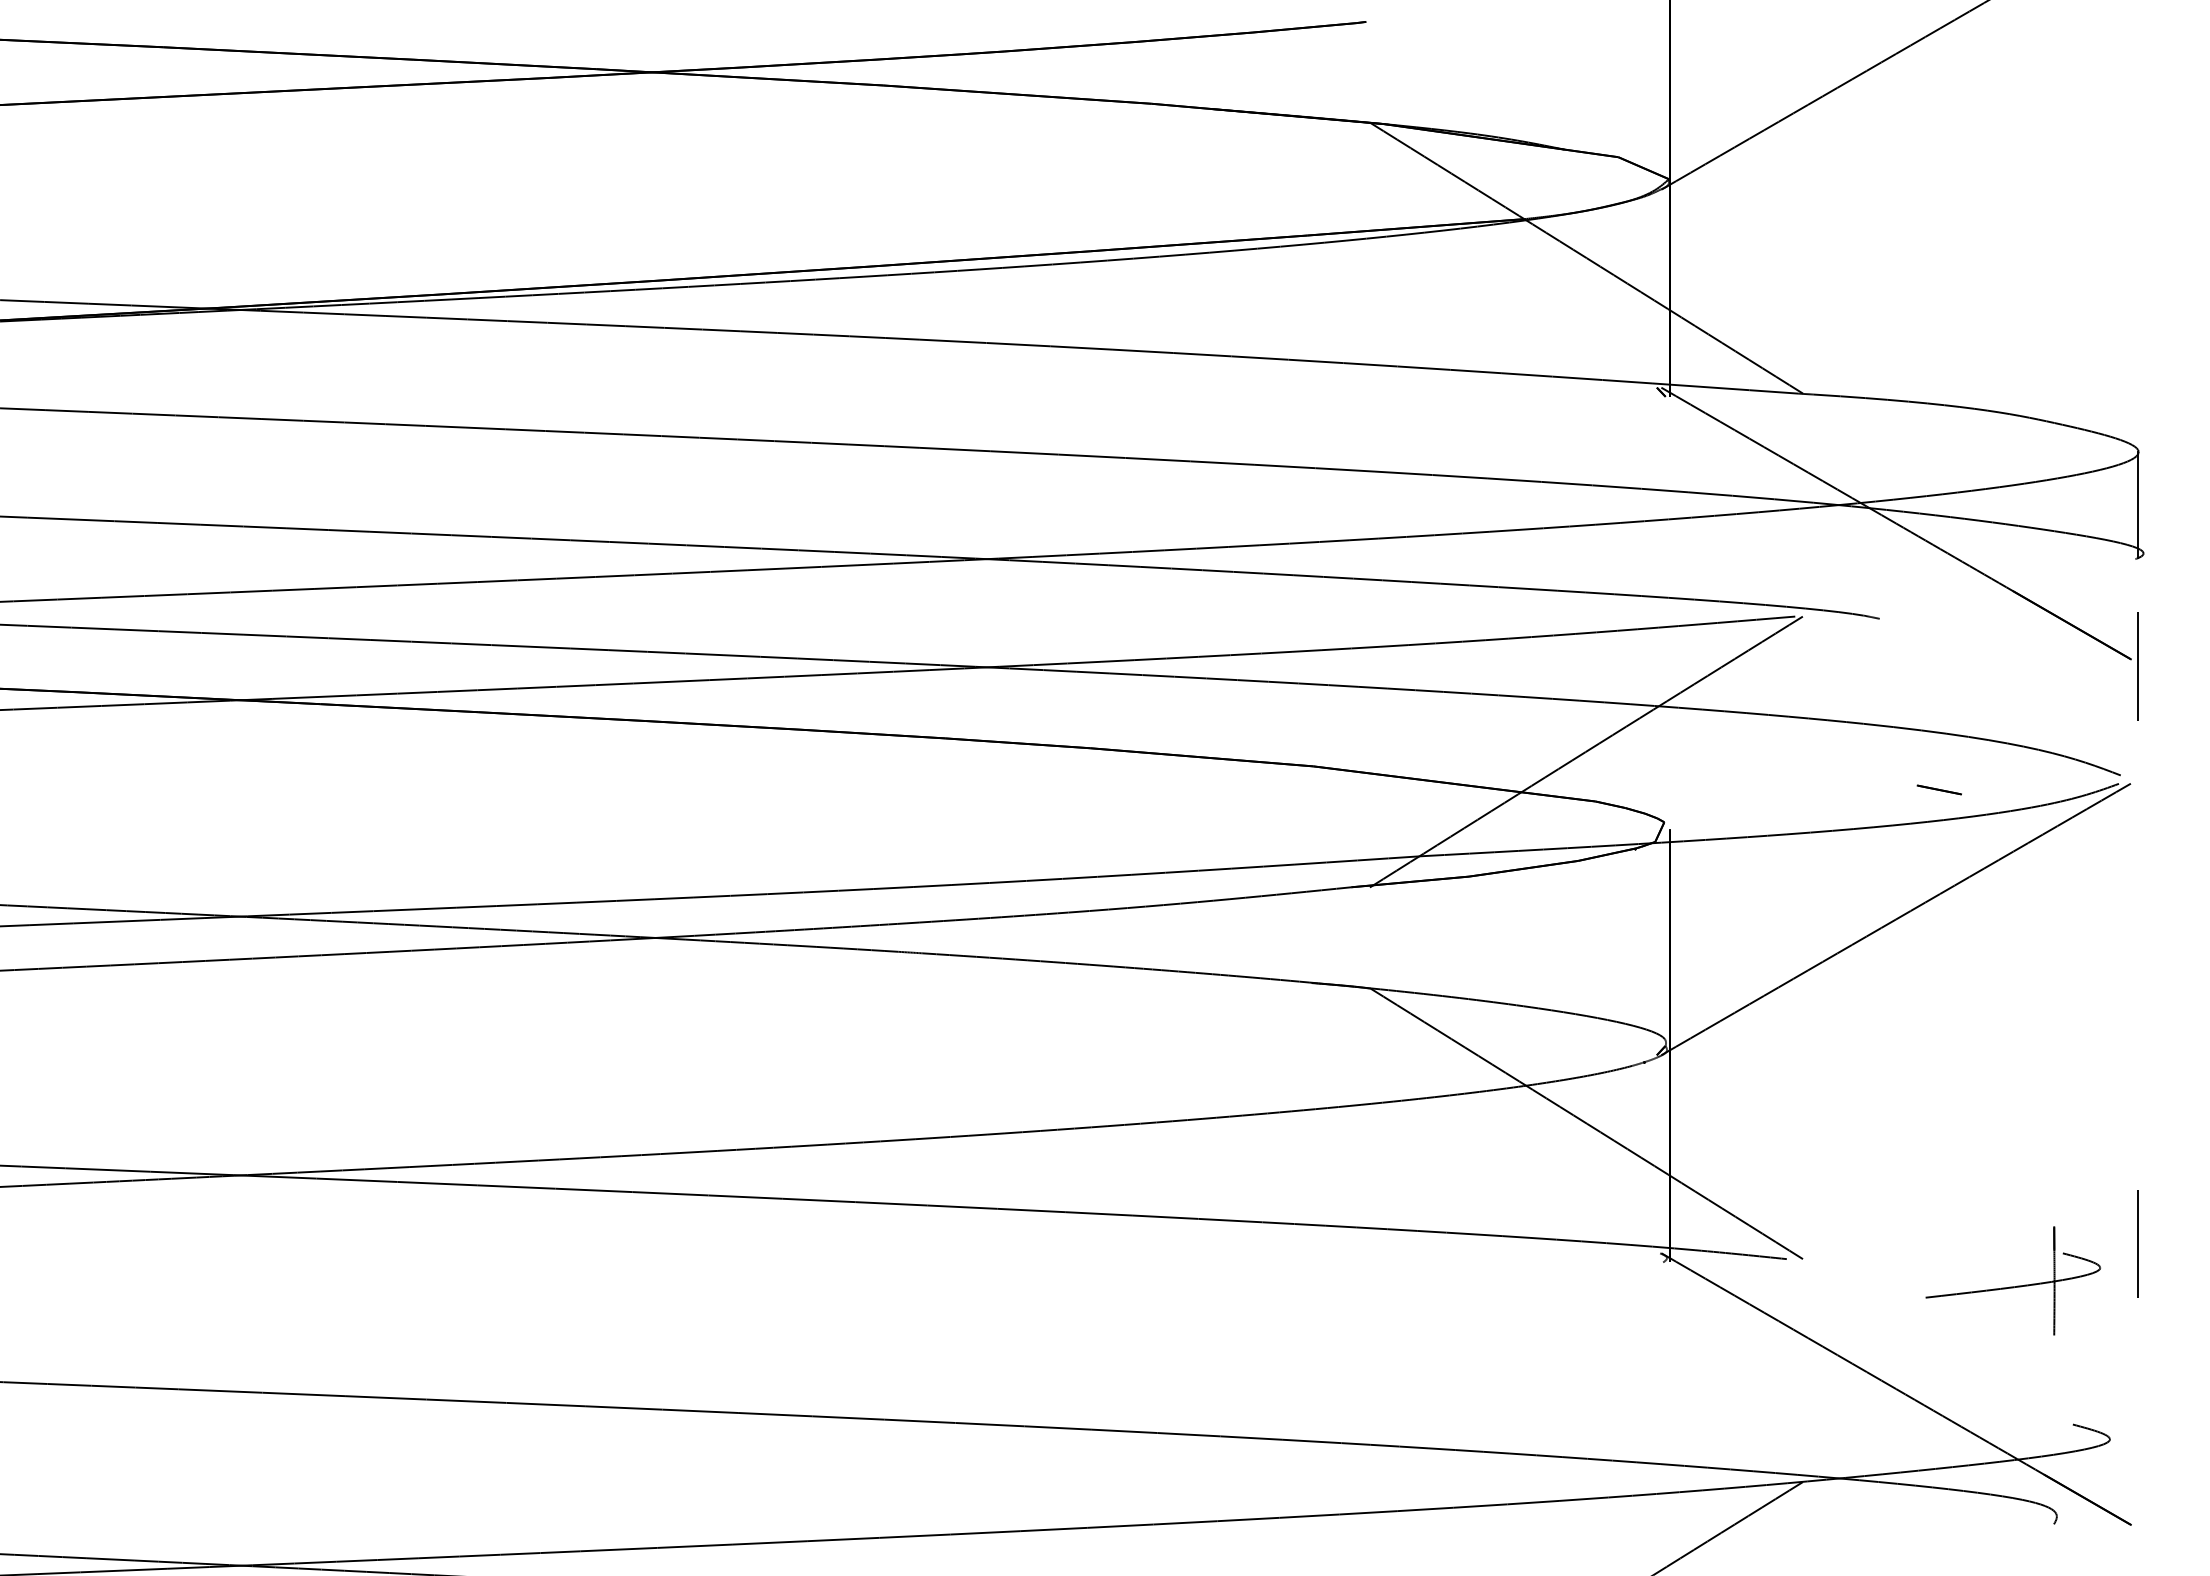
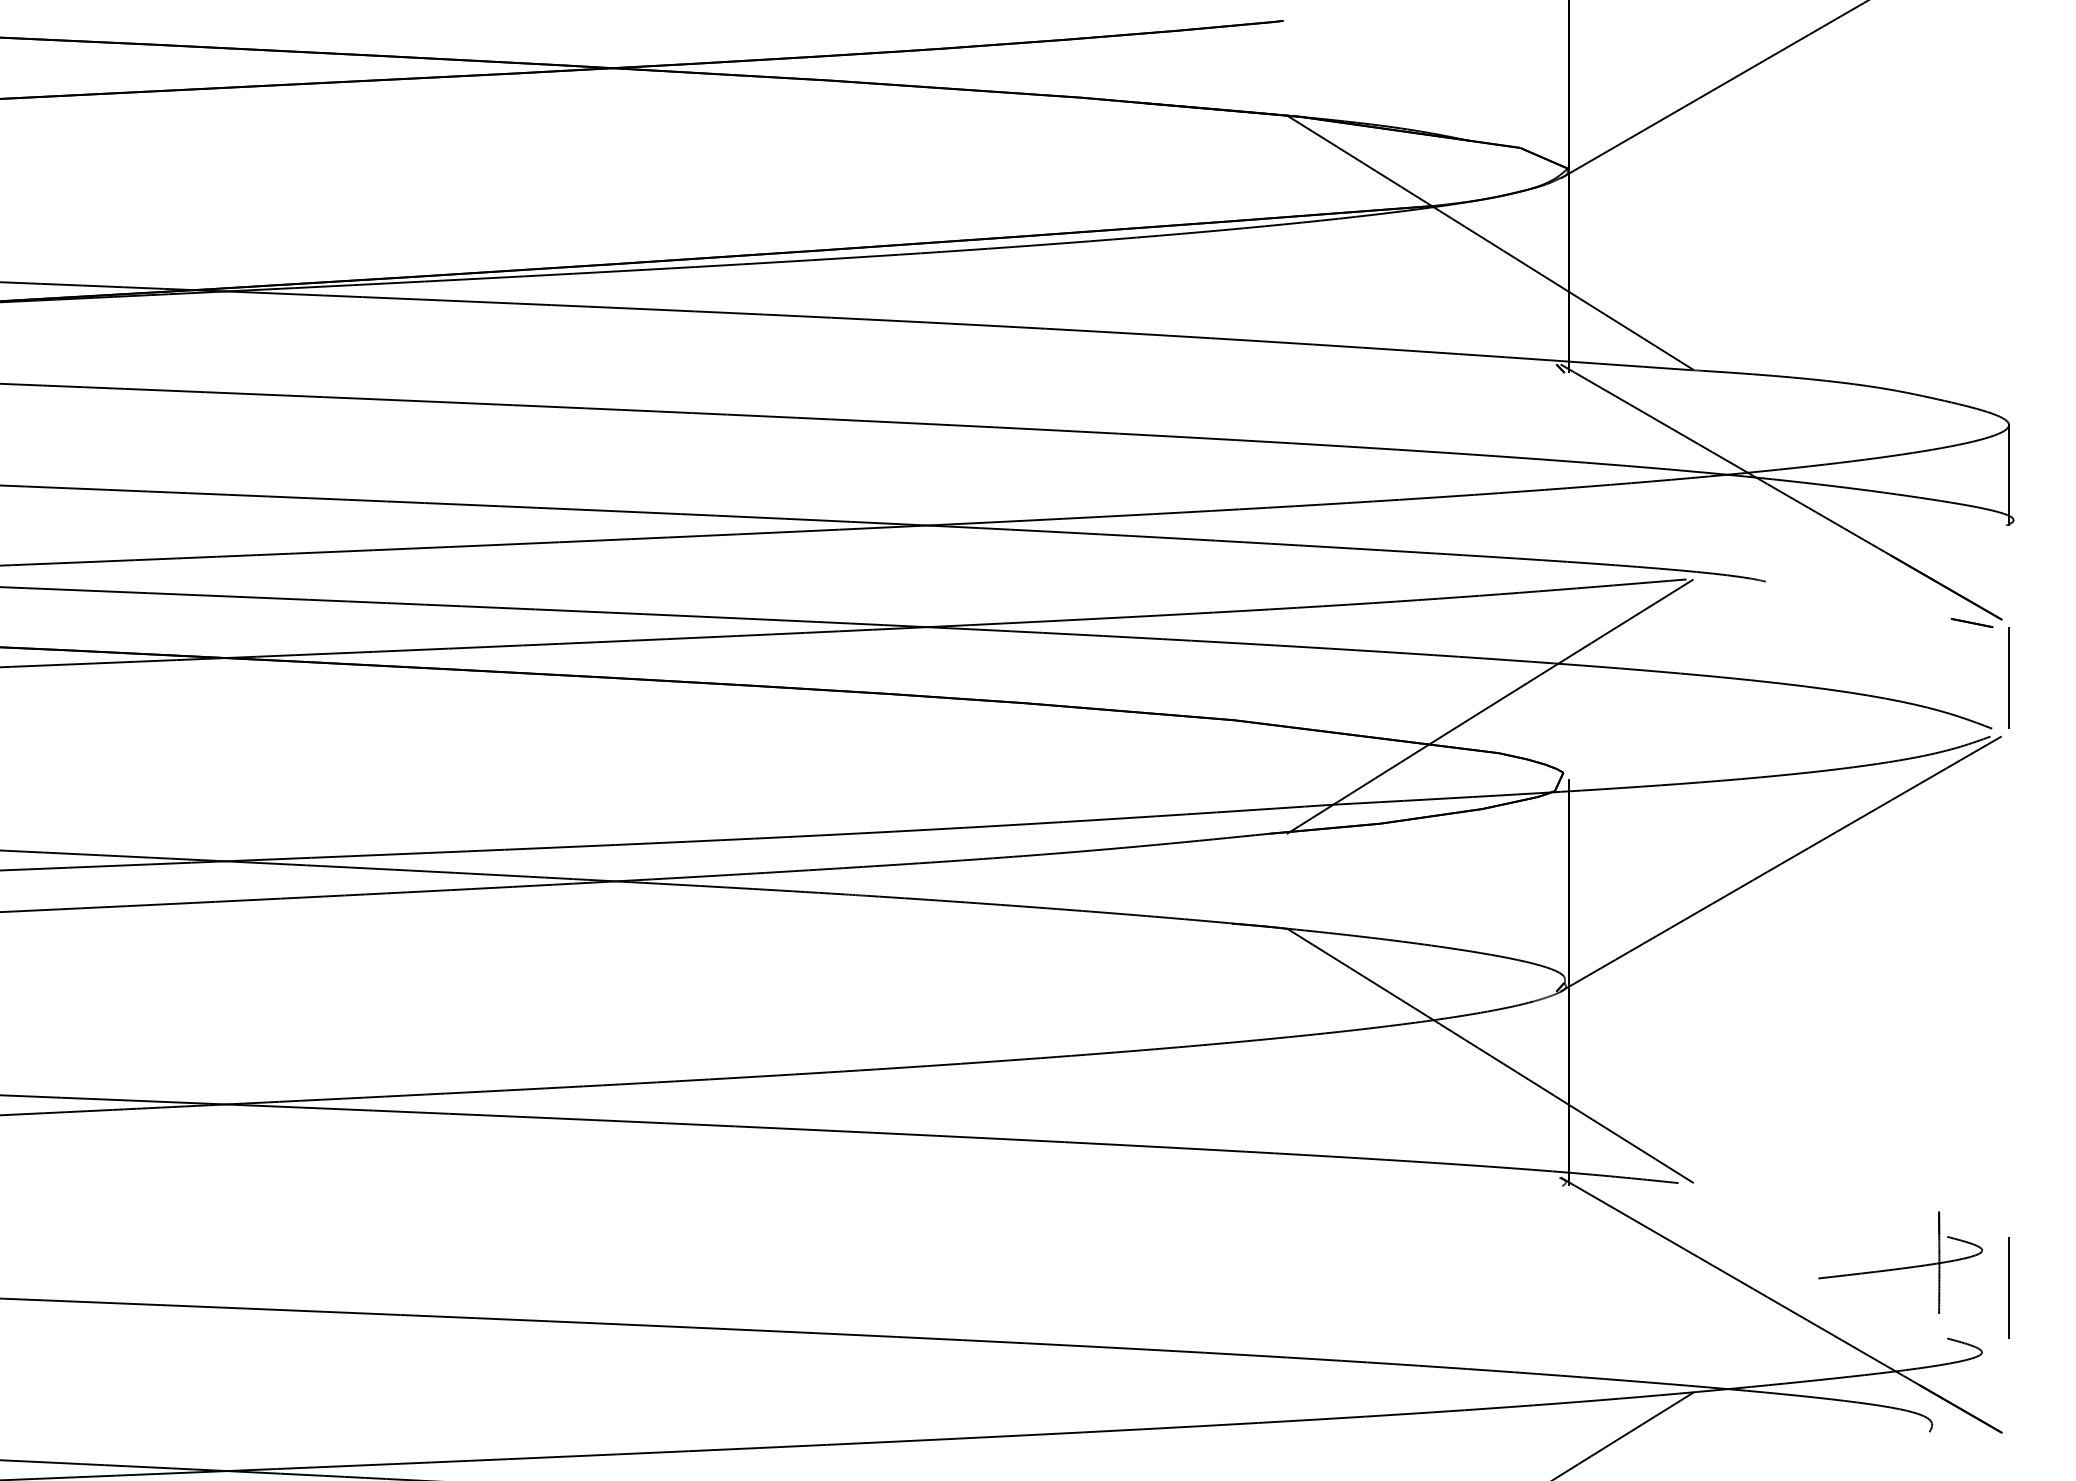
line: (2137, 666) -> (2007, 678), moved
line: (1938, 789) -> (1971, 622), moved
line: (2137, 1243) -> (2007, 1287), moved
part: (2013, 1280) -> (1900, 1262), moved

